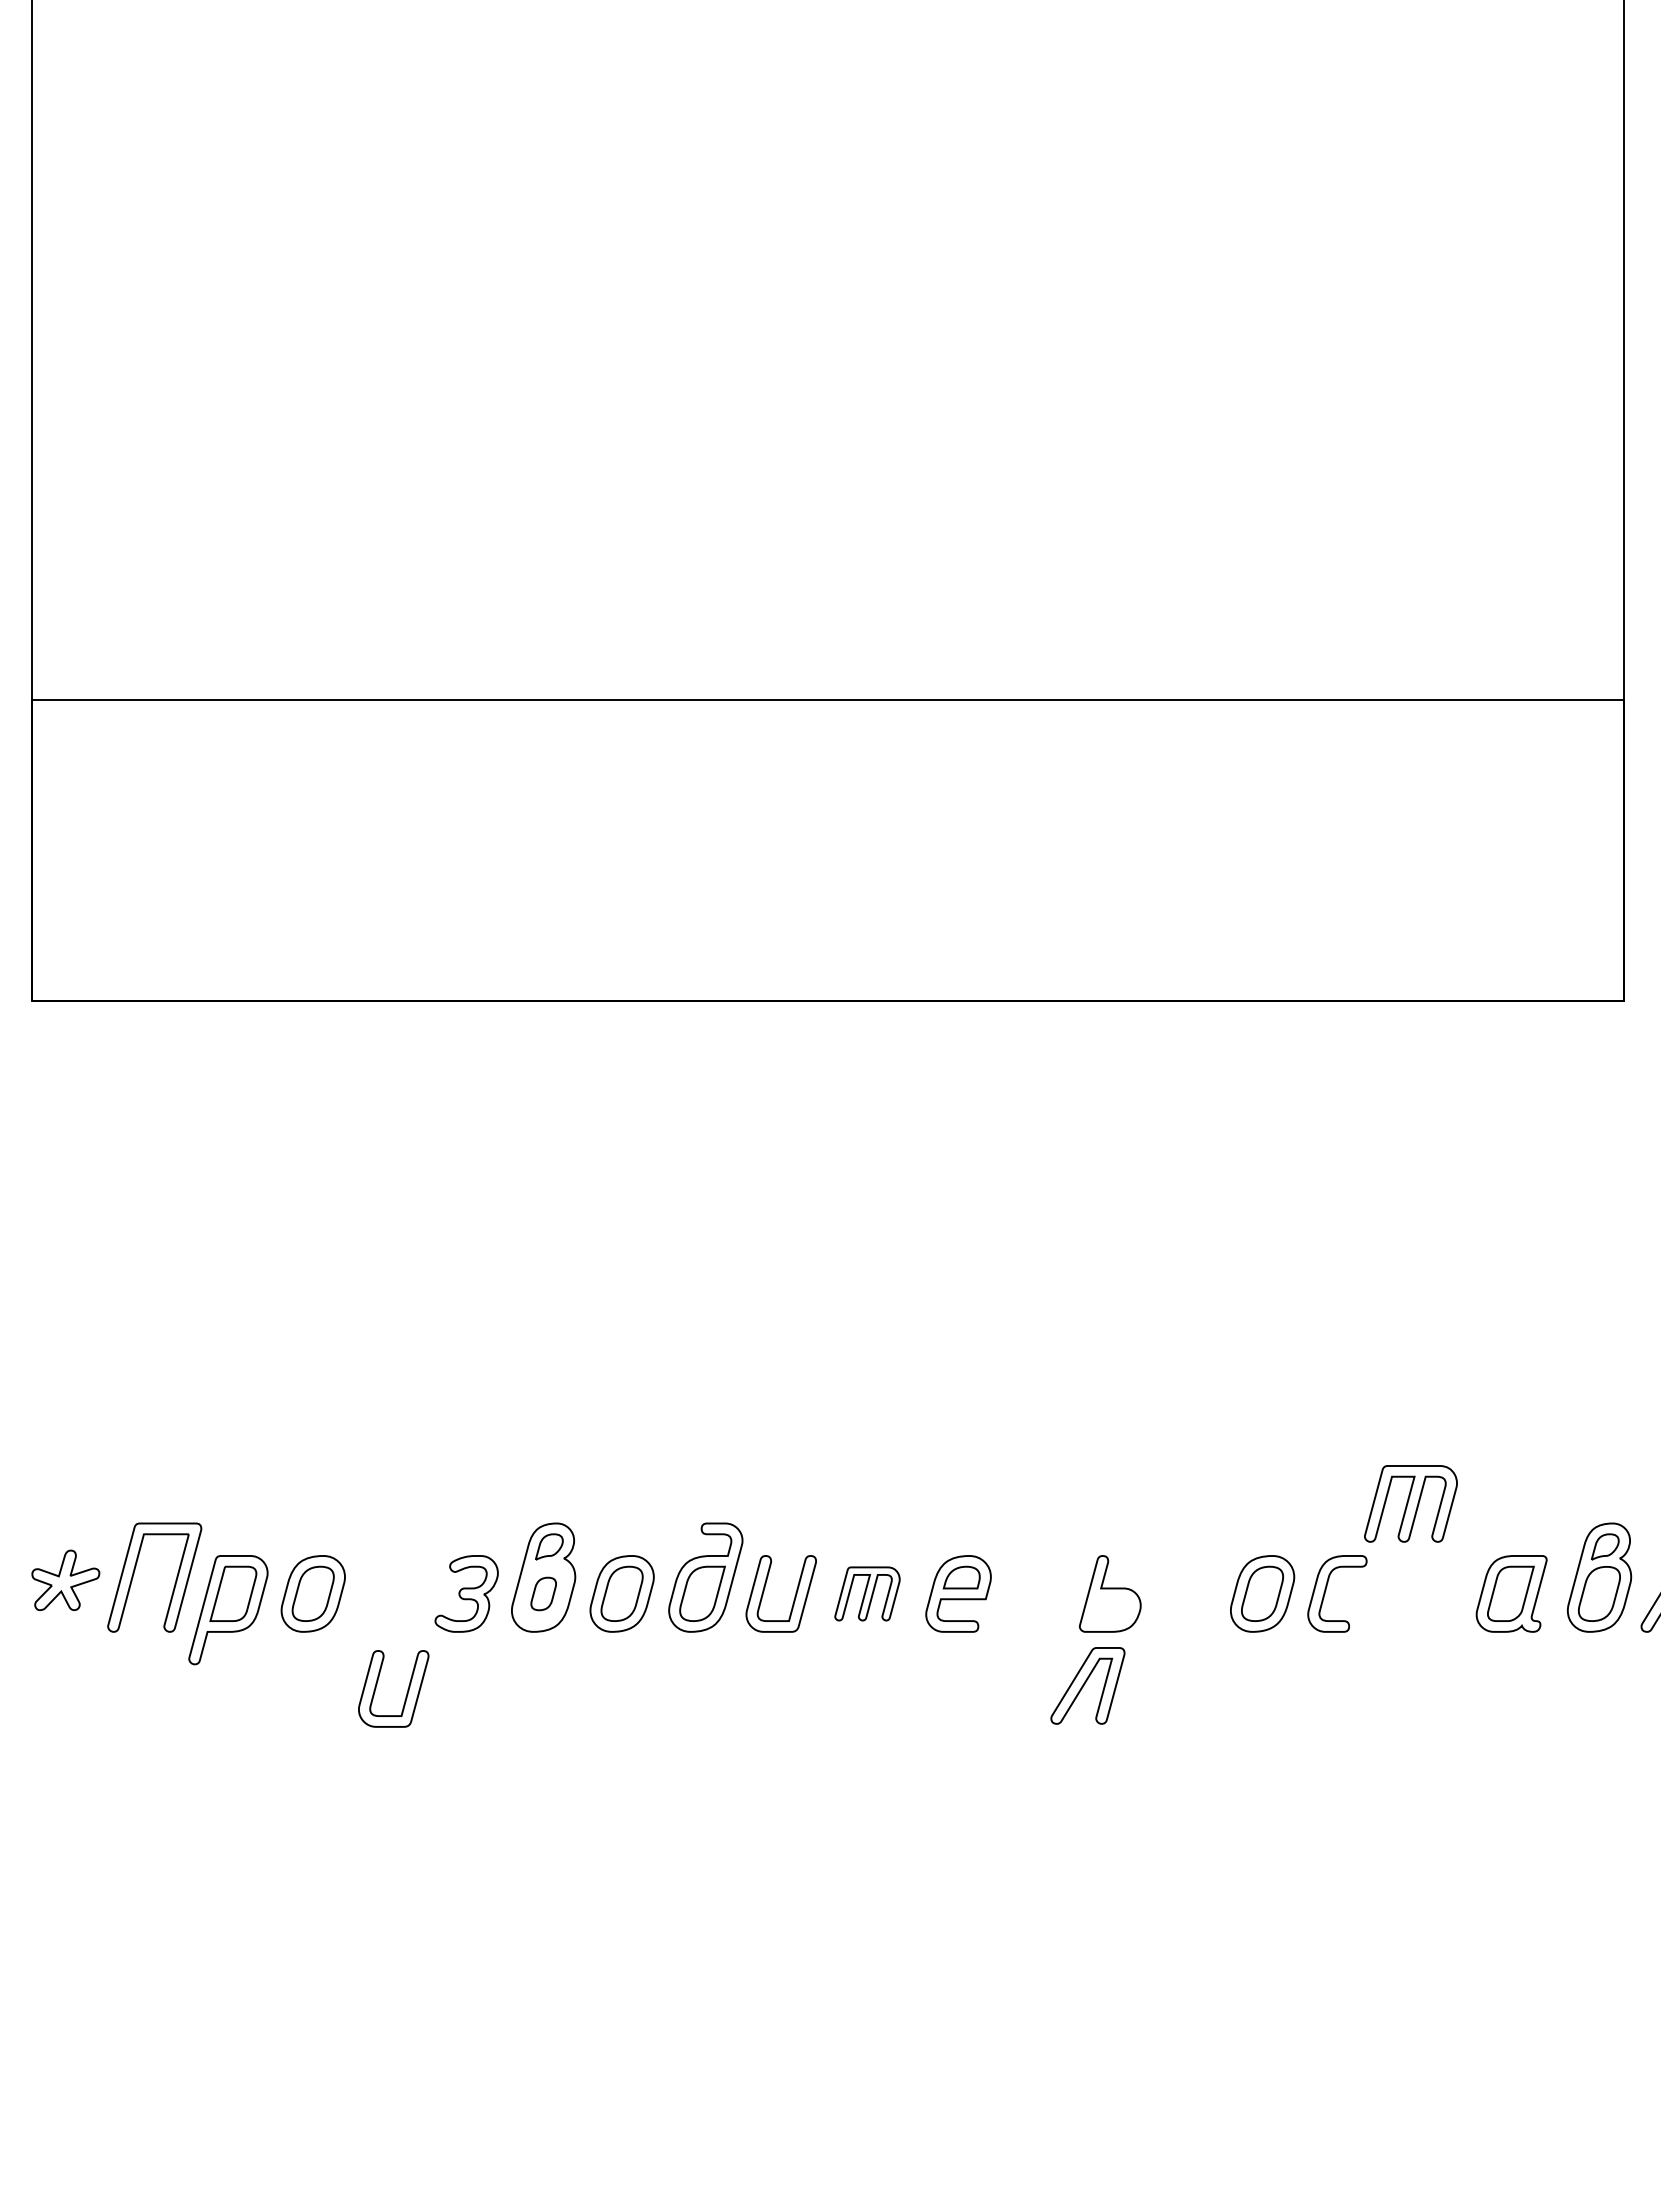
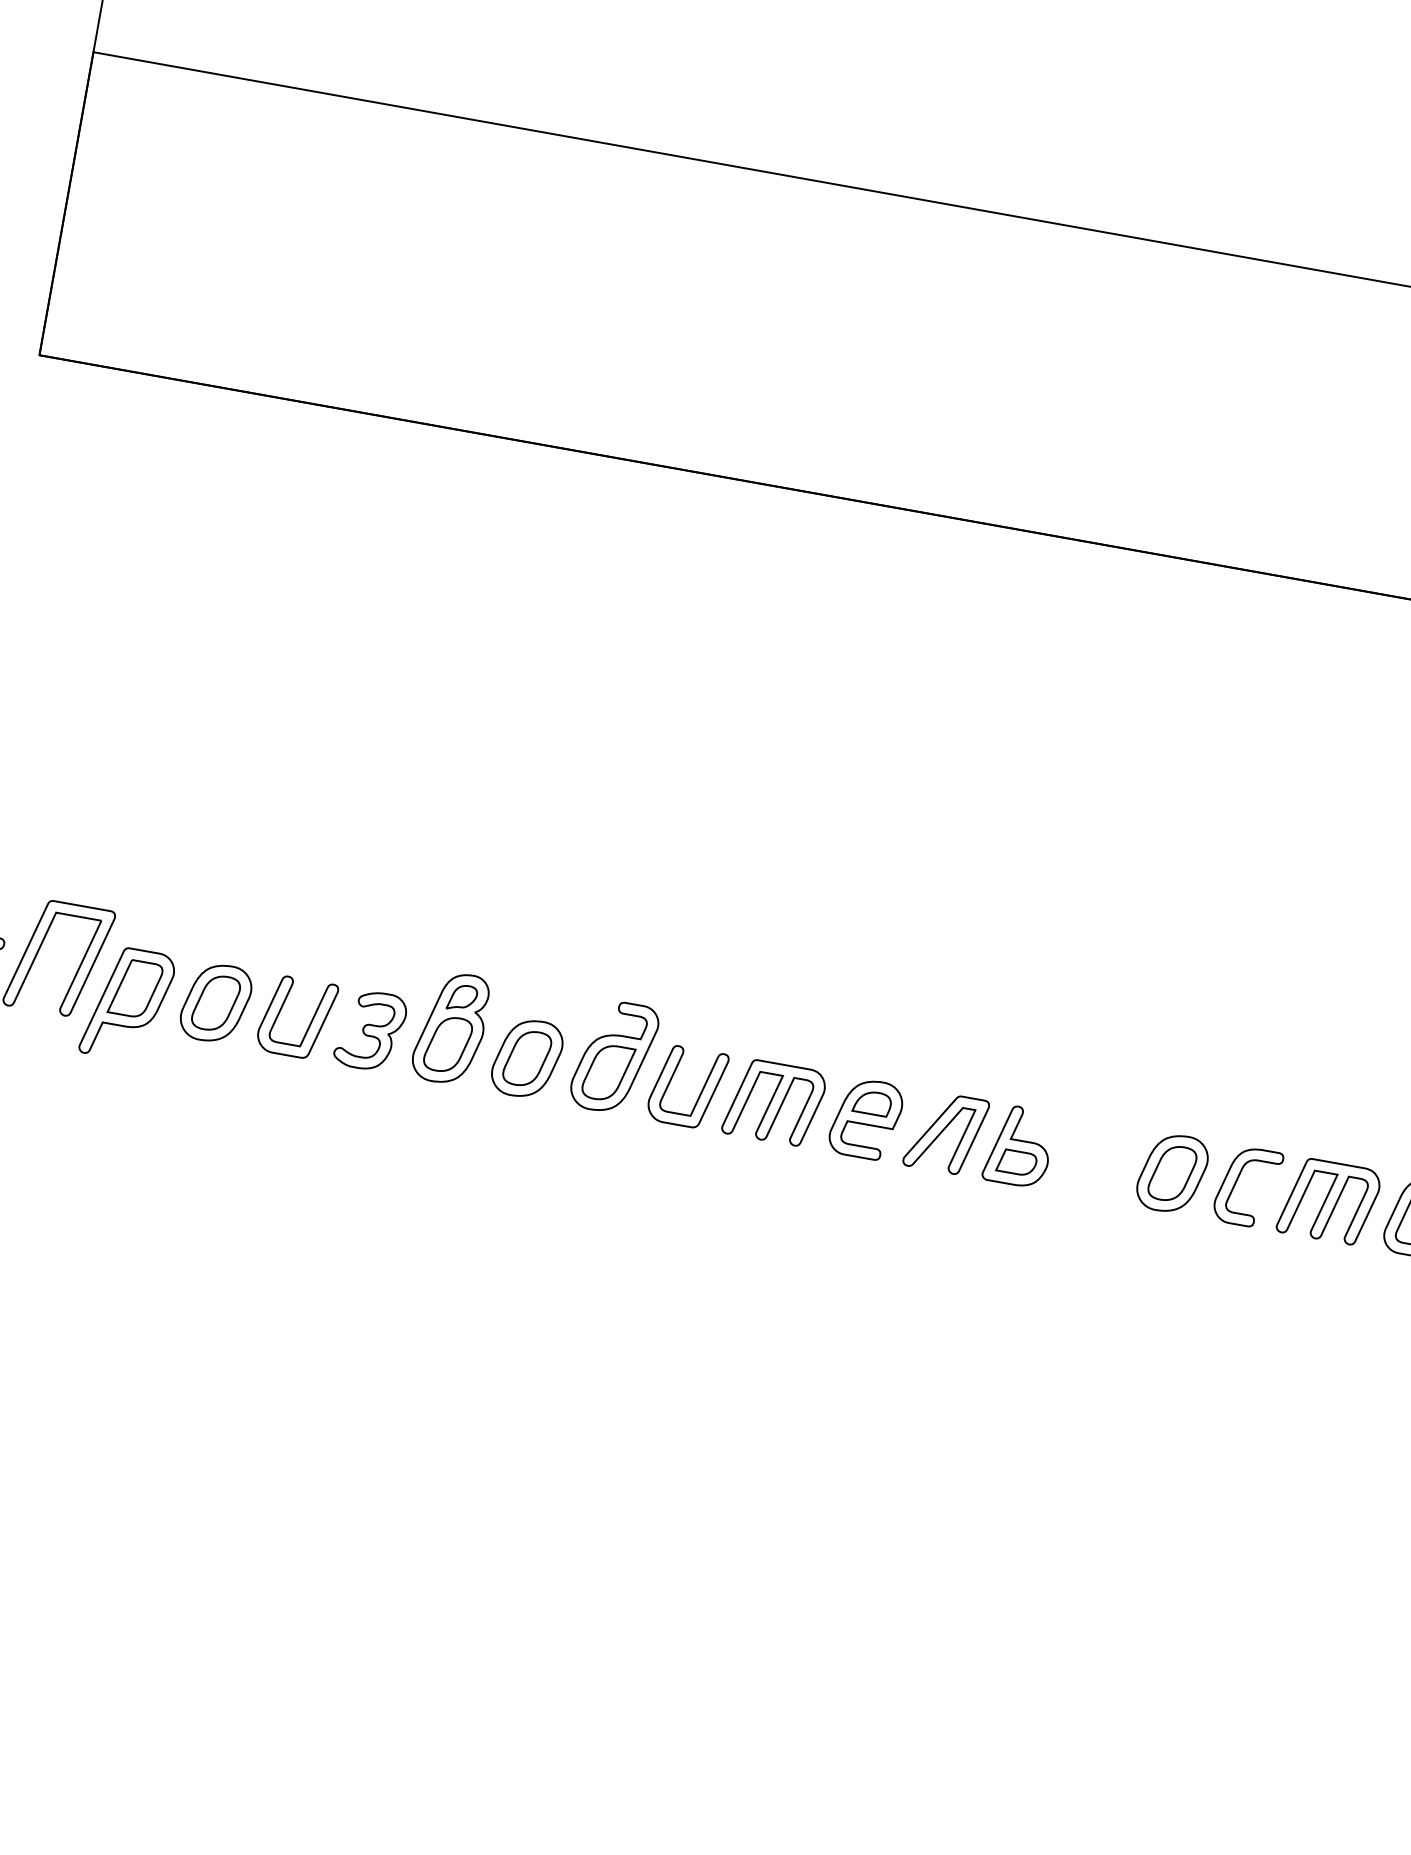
part: (1410, 1503) -> (1328, 1200), moved
part: (543, 1593) -> (448, 1044), size x1.67
part: (867, 1593) -> (774, 1102), size x1.43
part: (1110, 1609) -> (1016, 1161), added
part: (1087, 1685) -> (945, 1132), moved
part: (406, 1693) -> (309, 1024), moved

